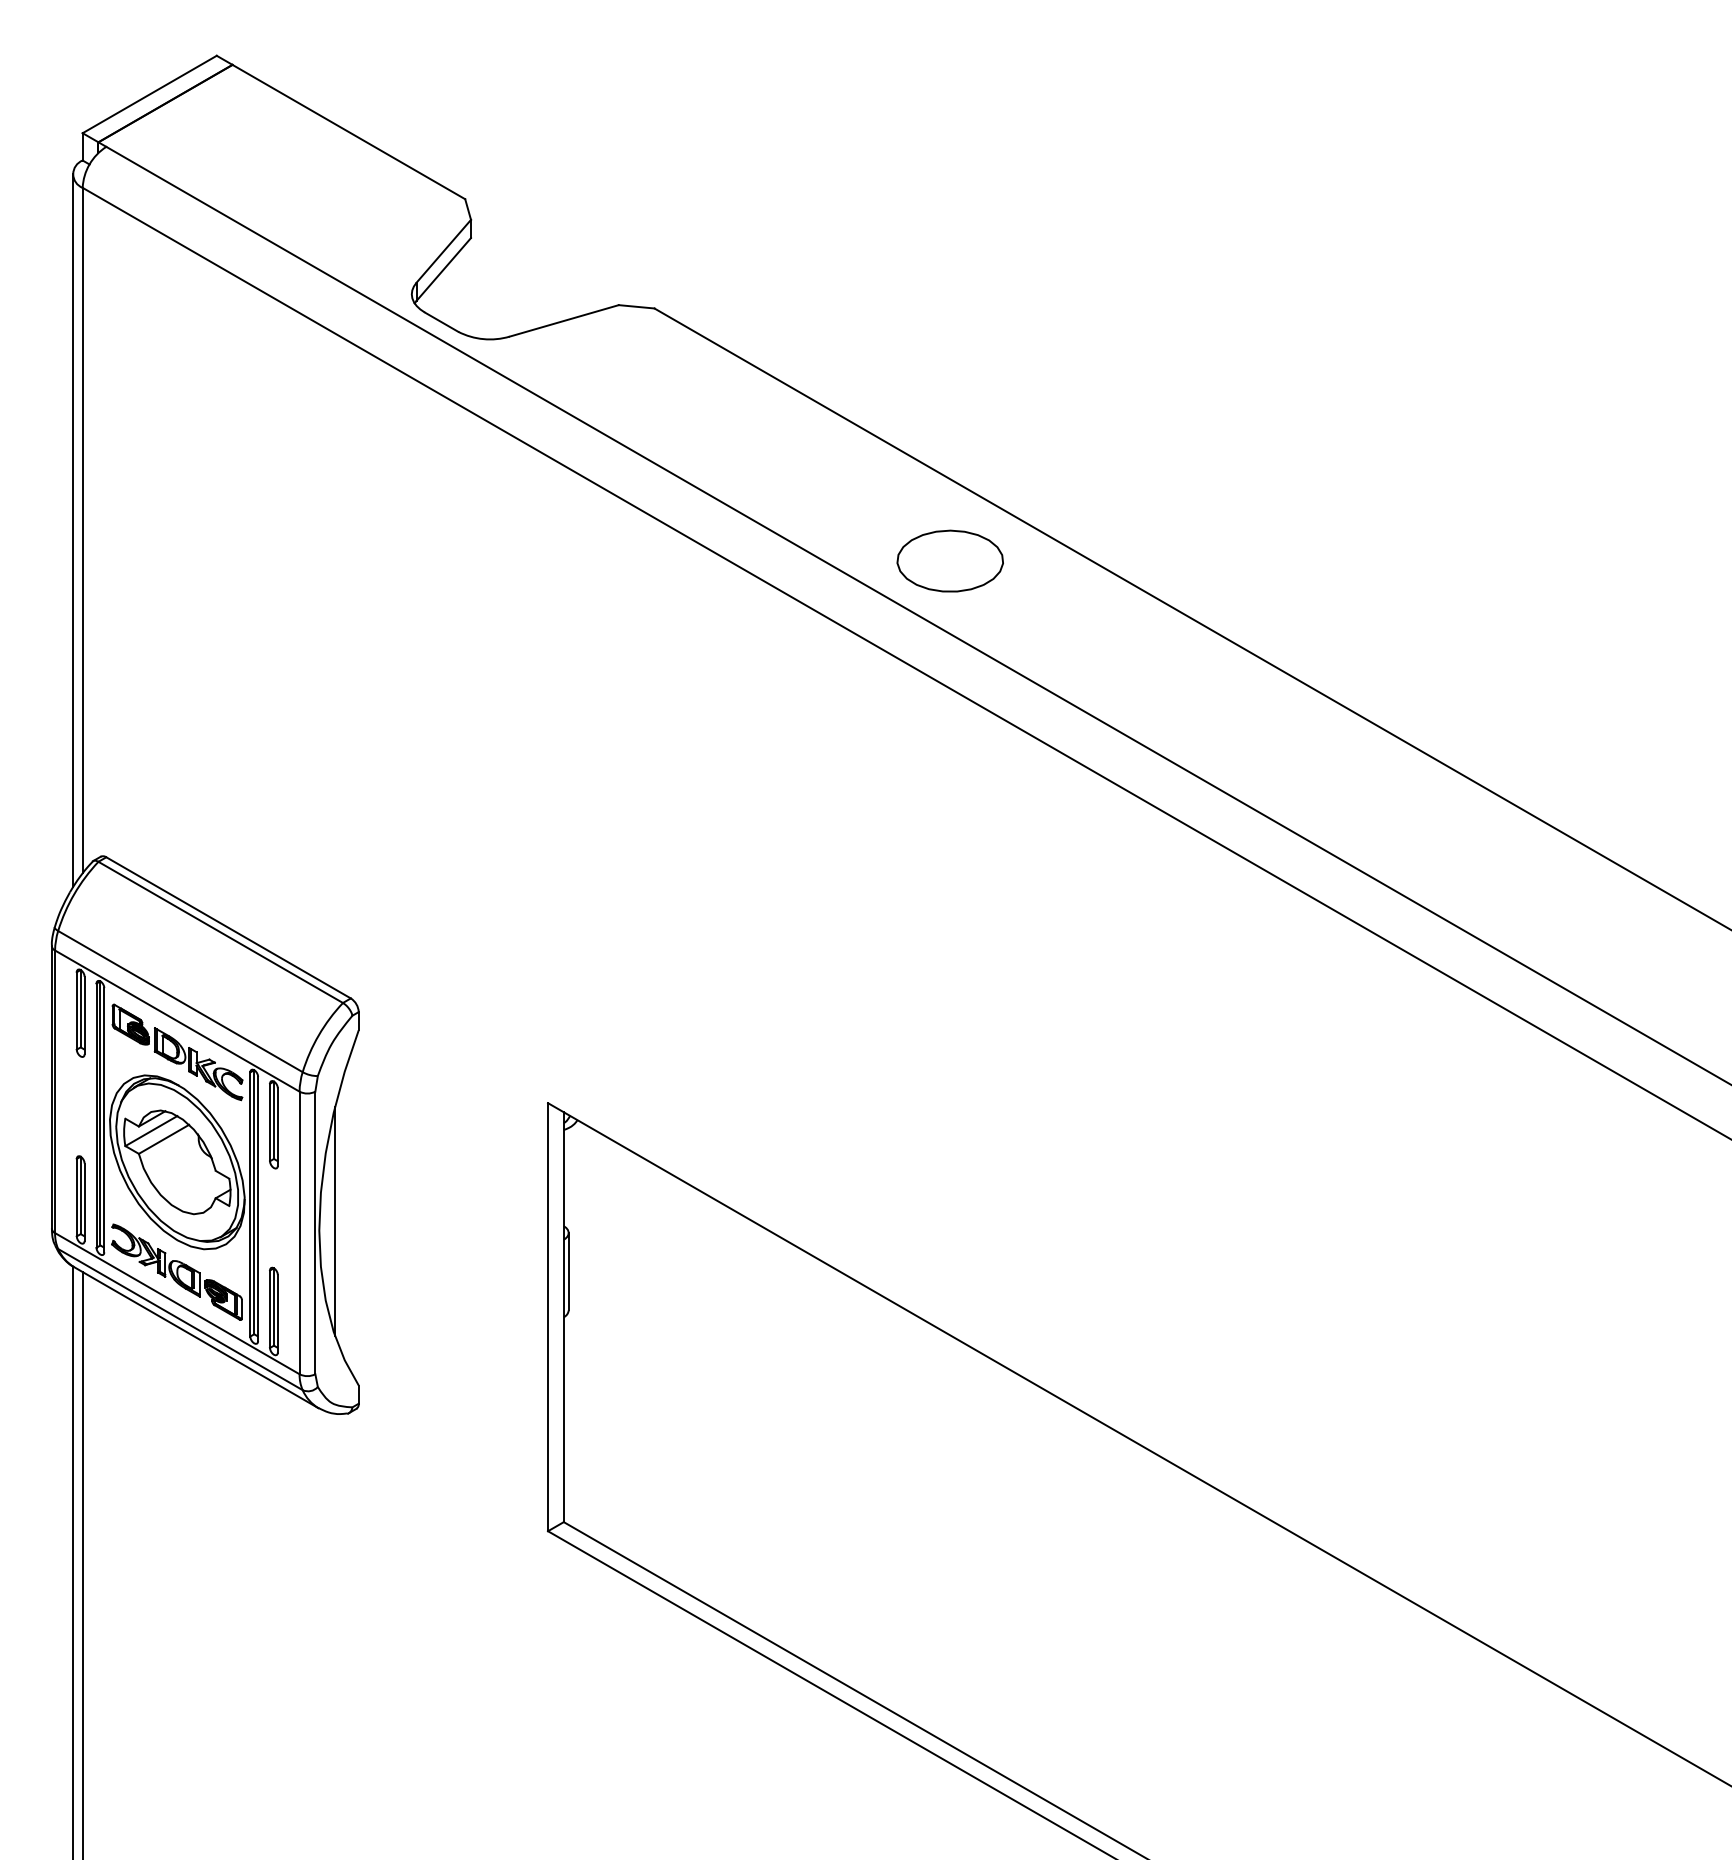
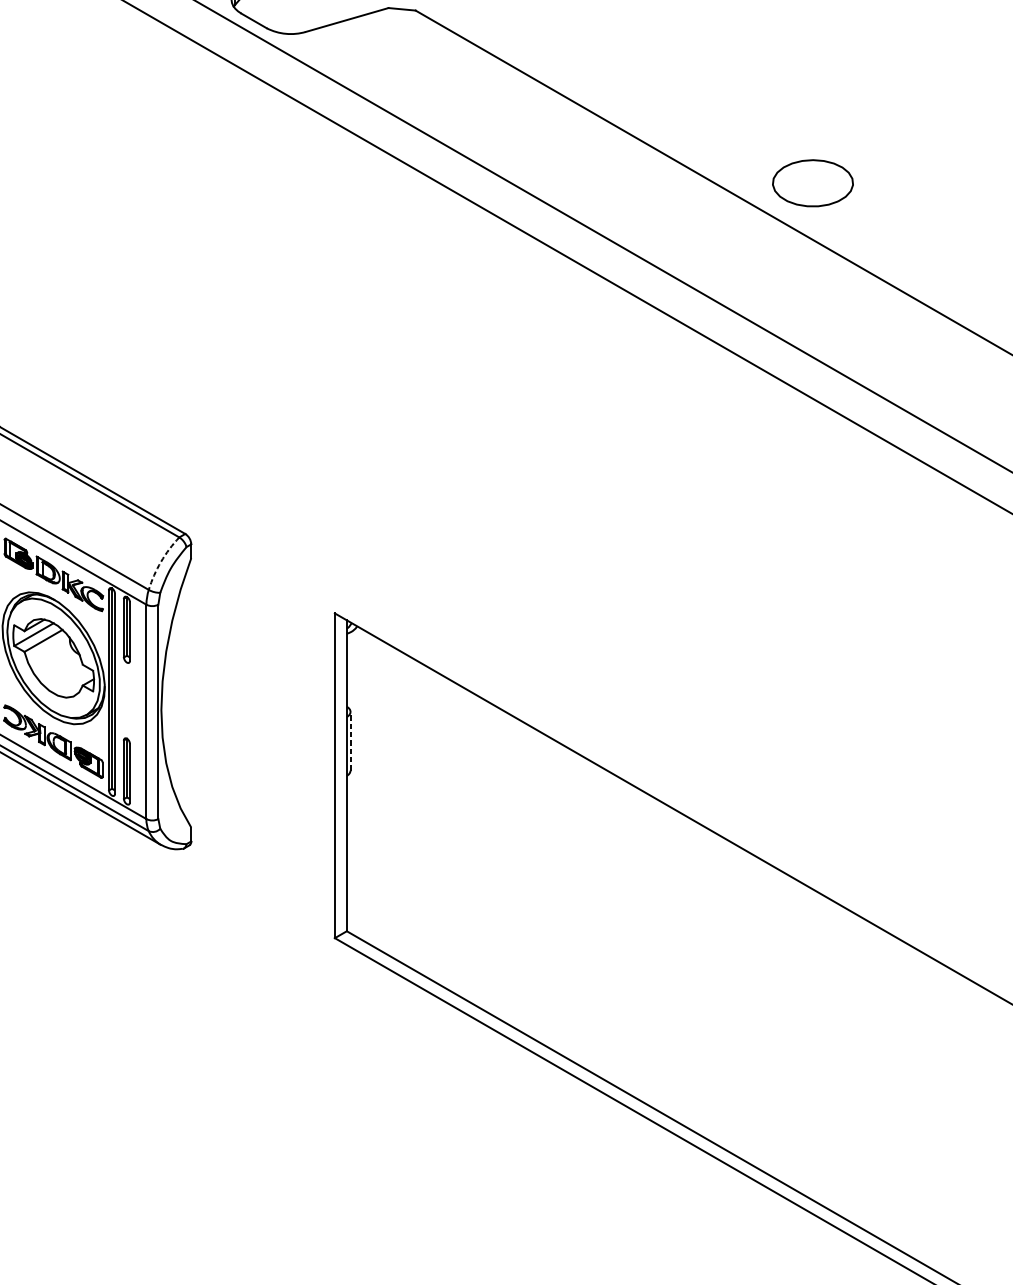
part: (949, 560) -> (812, 182), moved
arc: (318, 1035) -> (160, 562), solid -> dashed
line: (335, 1221) -> (173, 703), removed
line: (568, 1271) -> (350, 741), solid -> dashed

